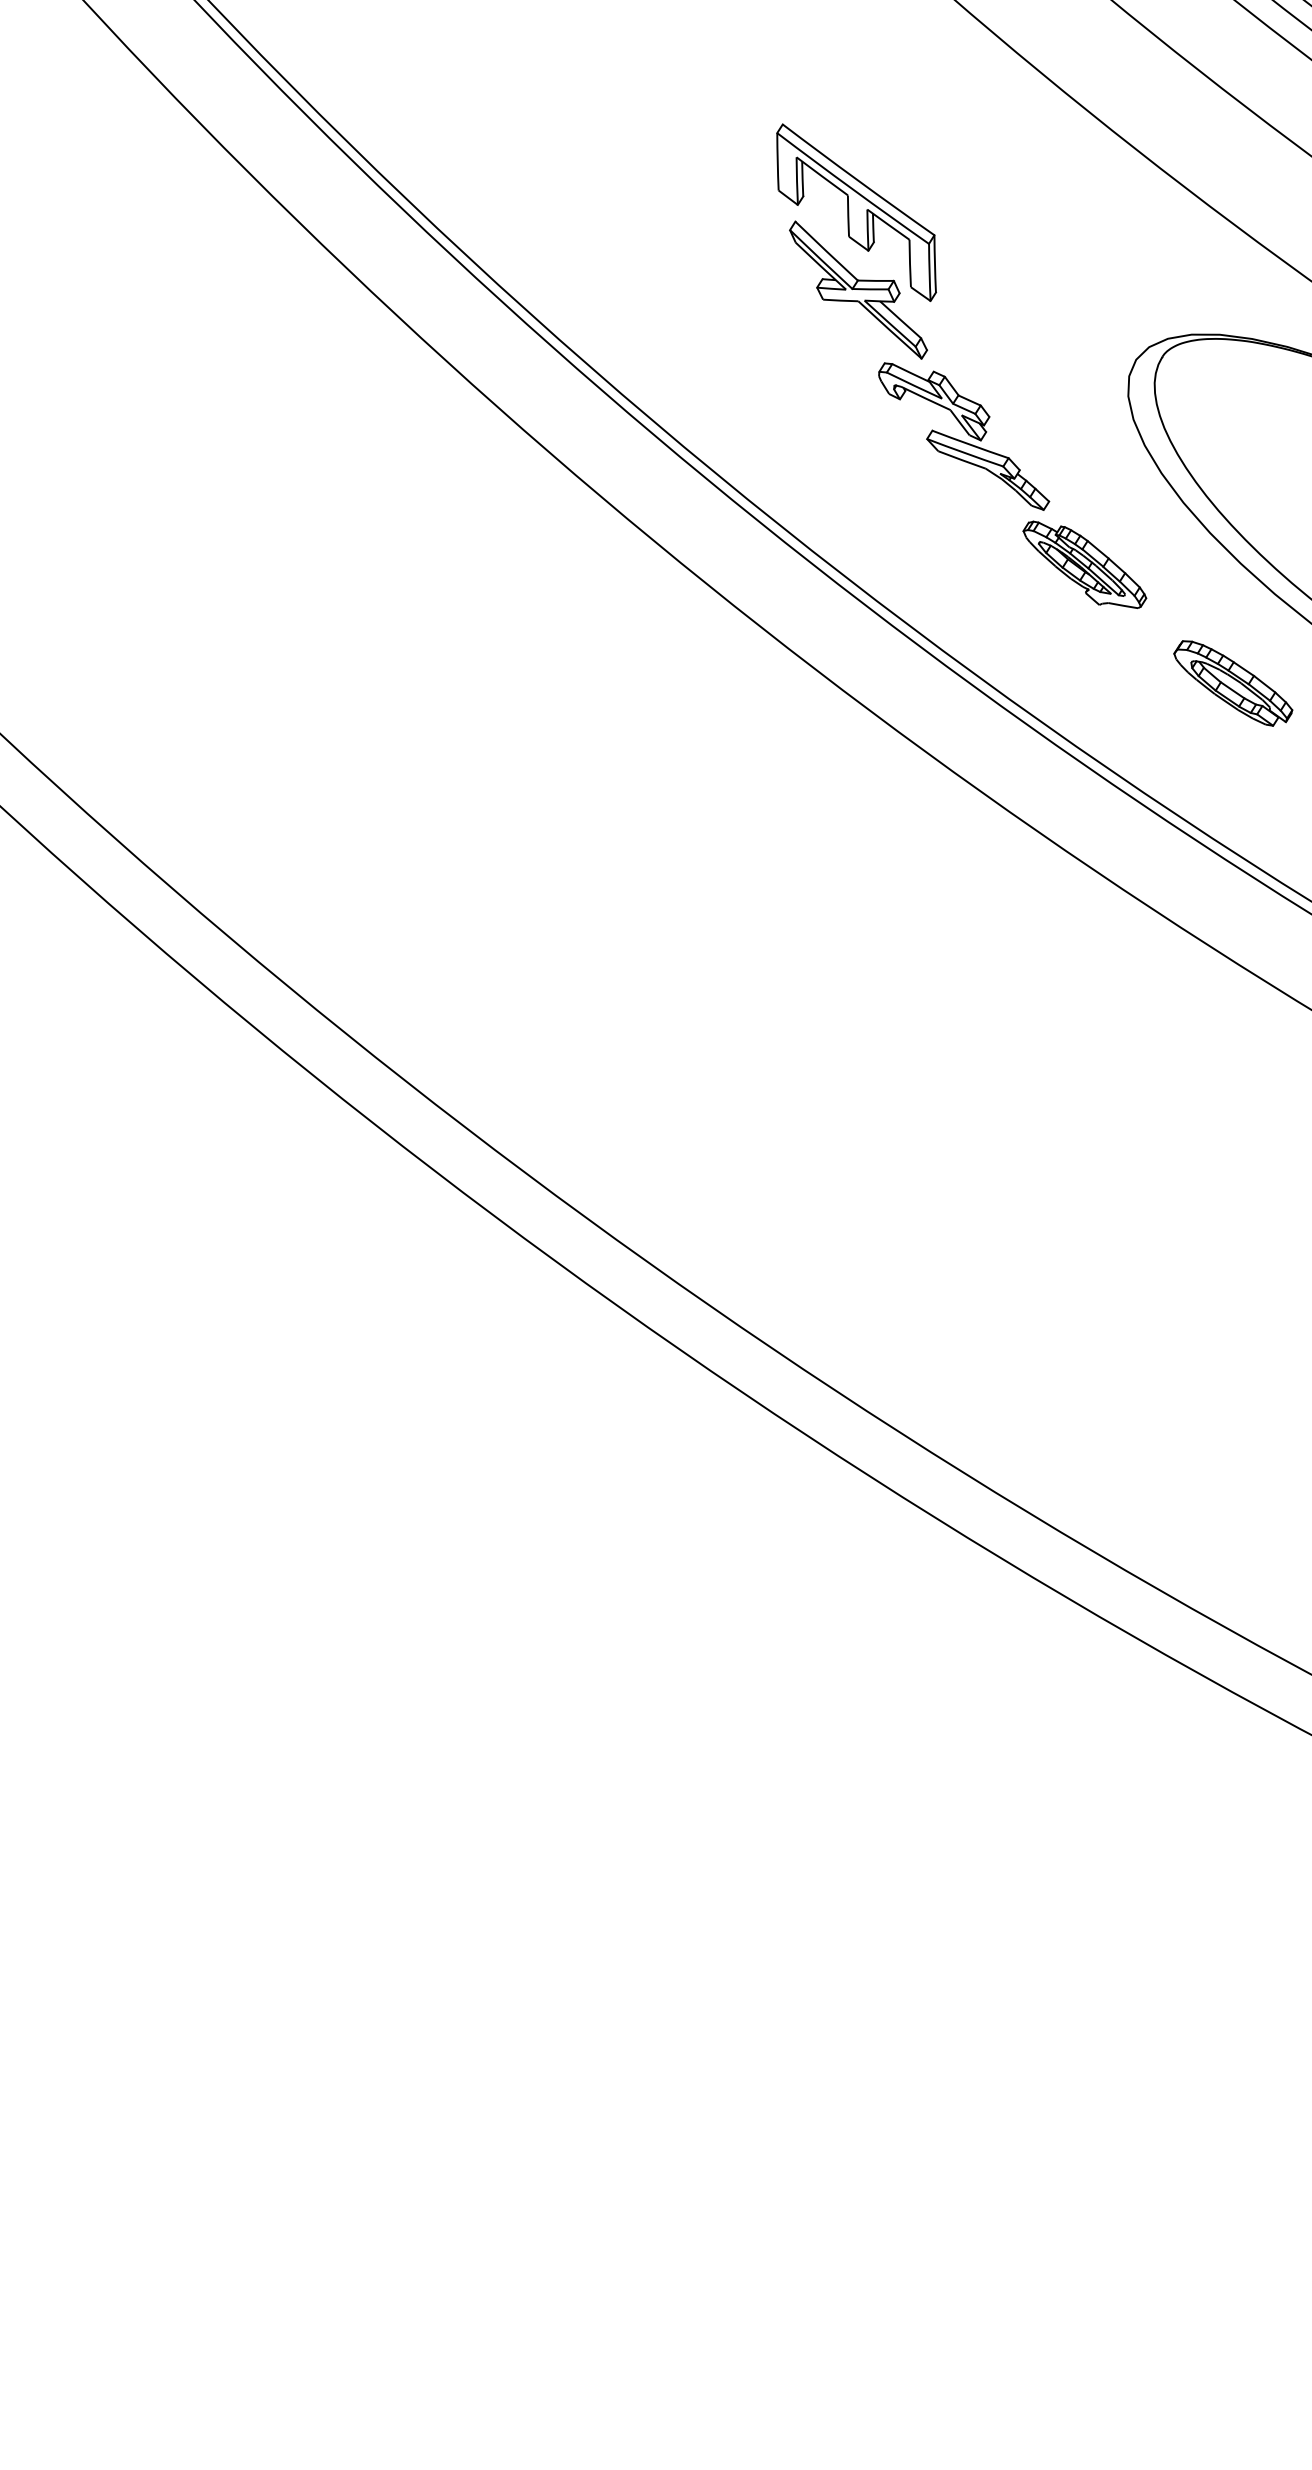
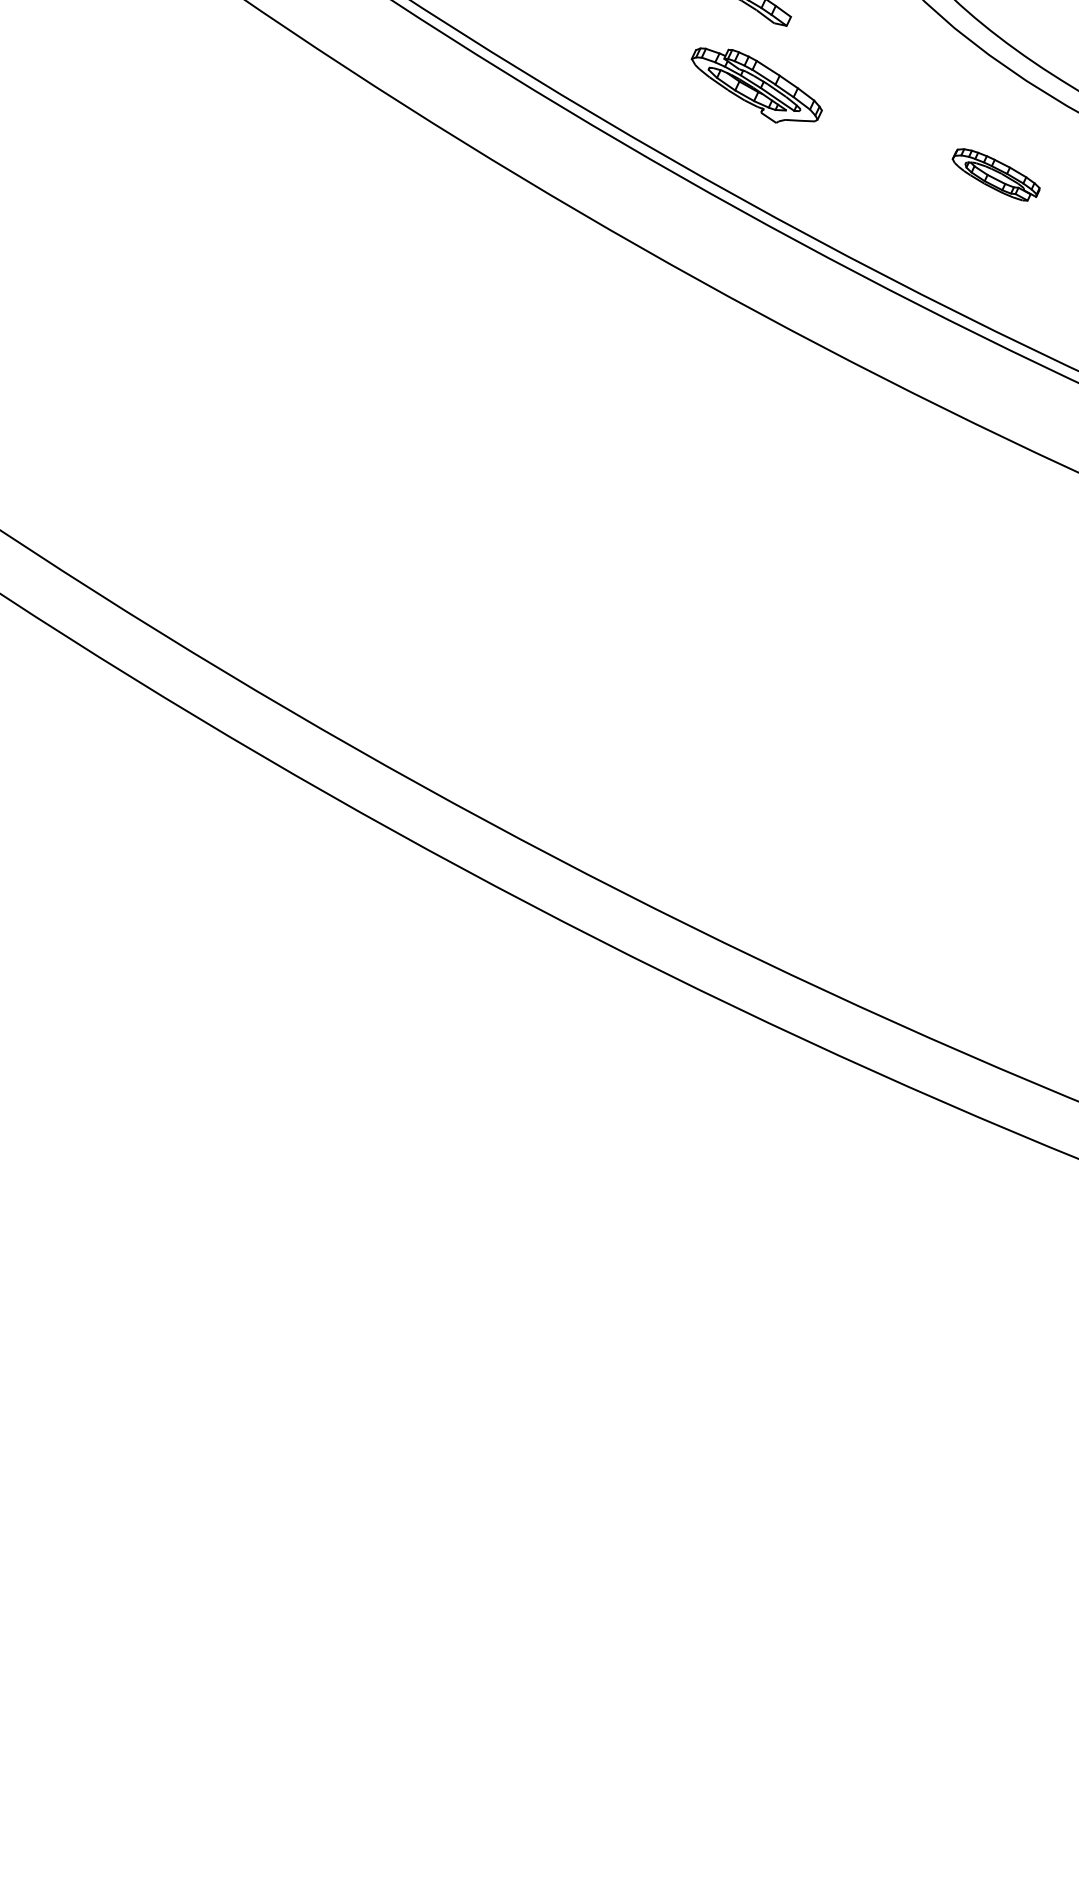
part: (1084, 564) -> (756, 84), moved
part: (1233, 683) -> (996, 174), size x0.7

